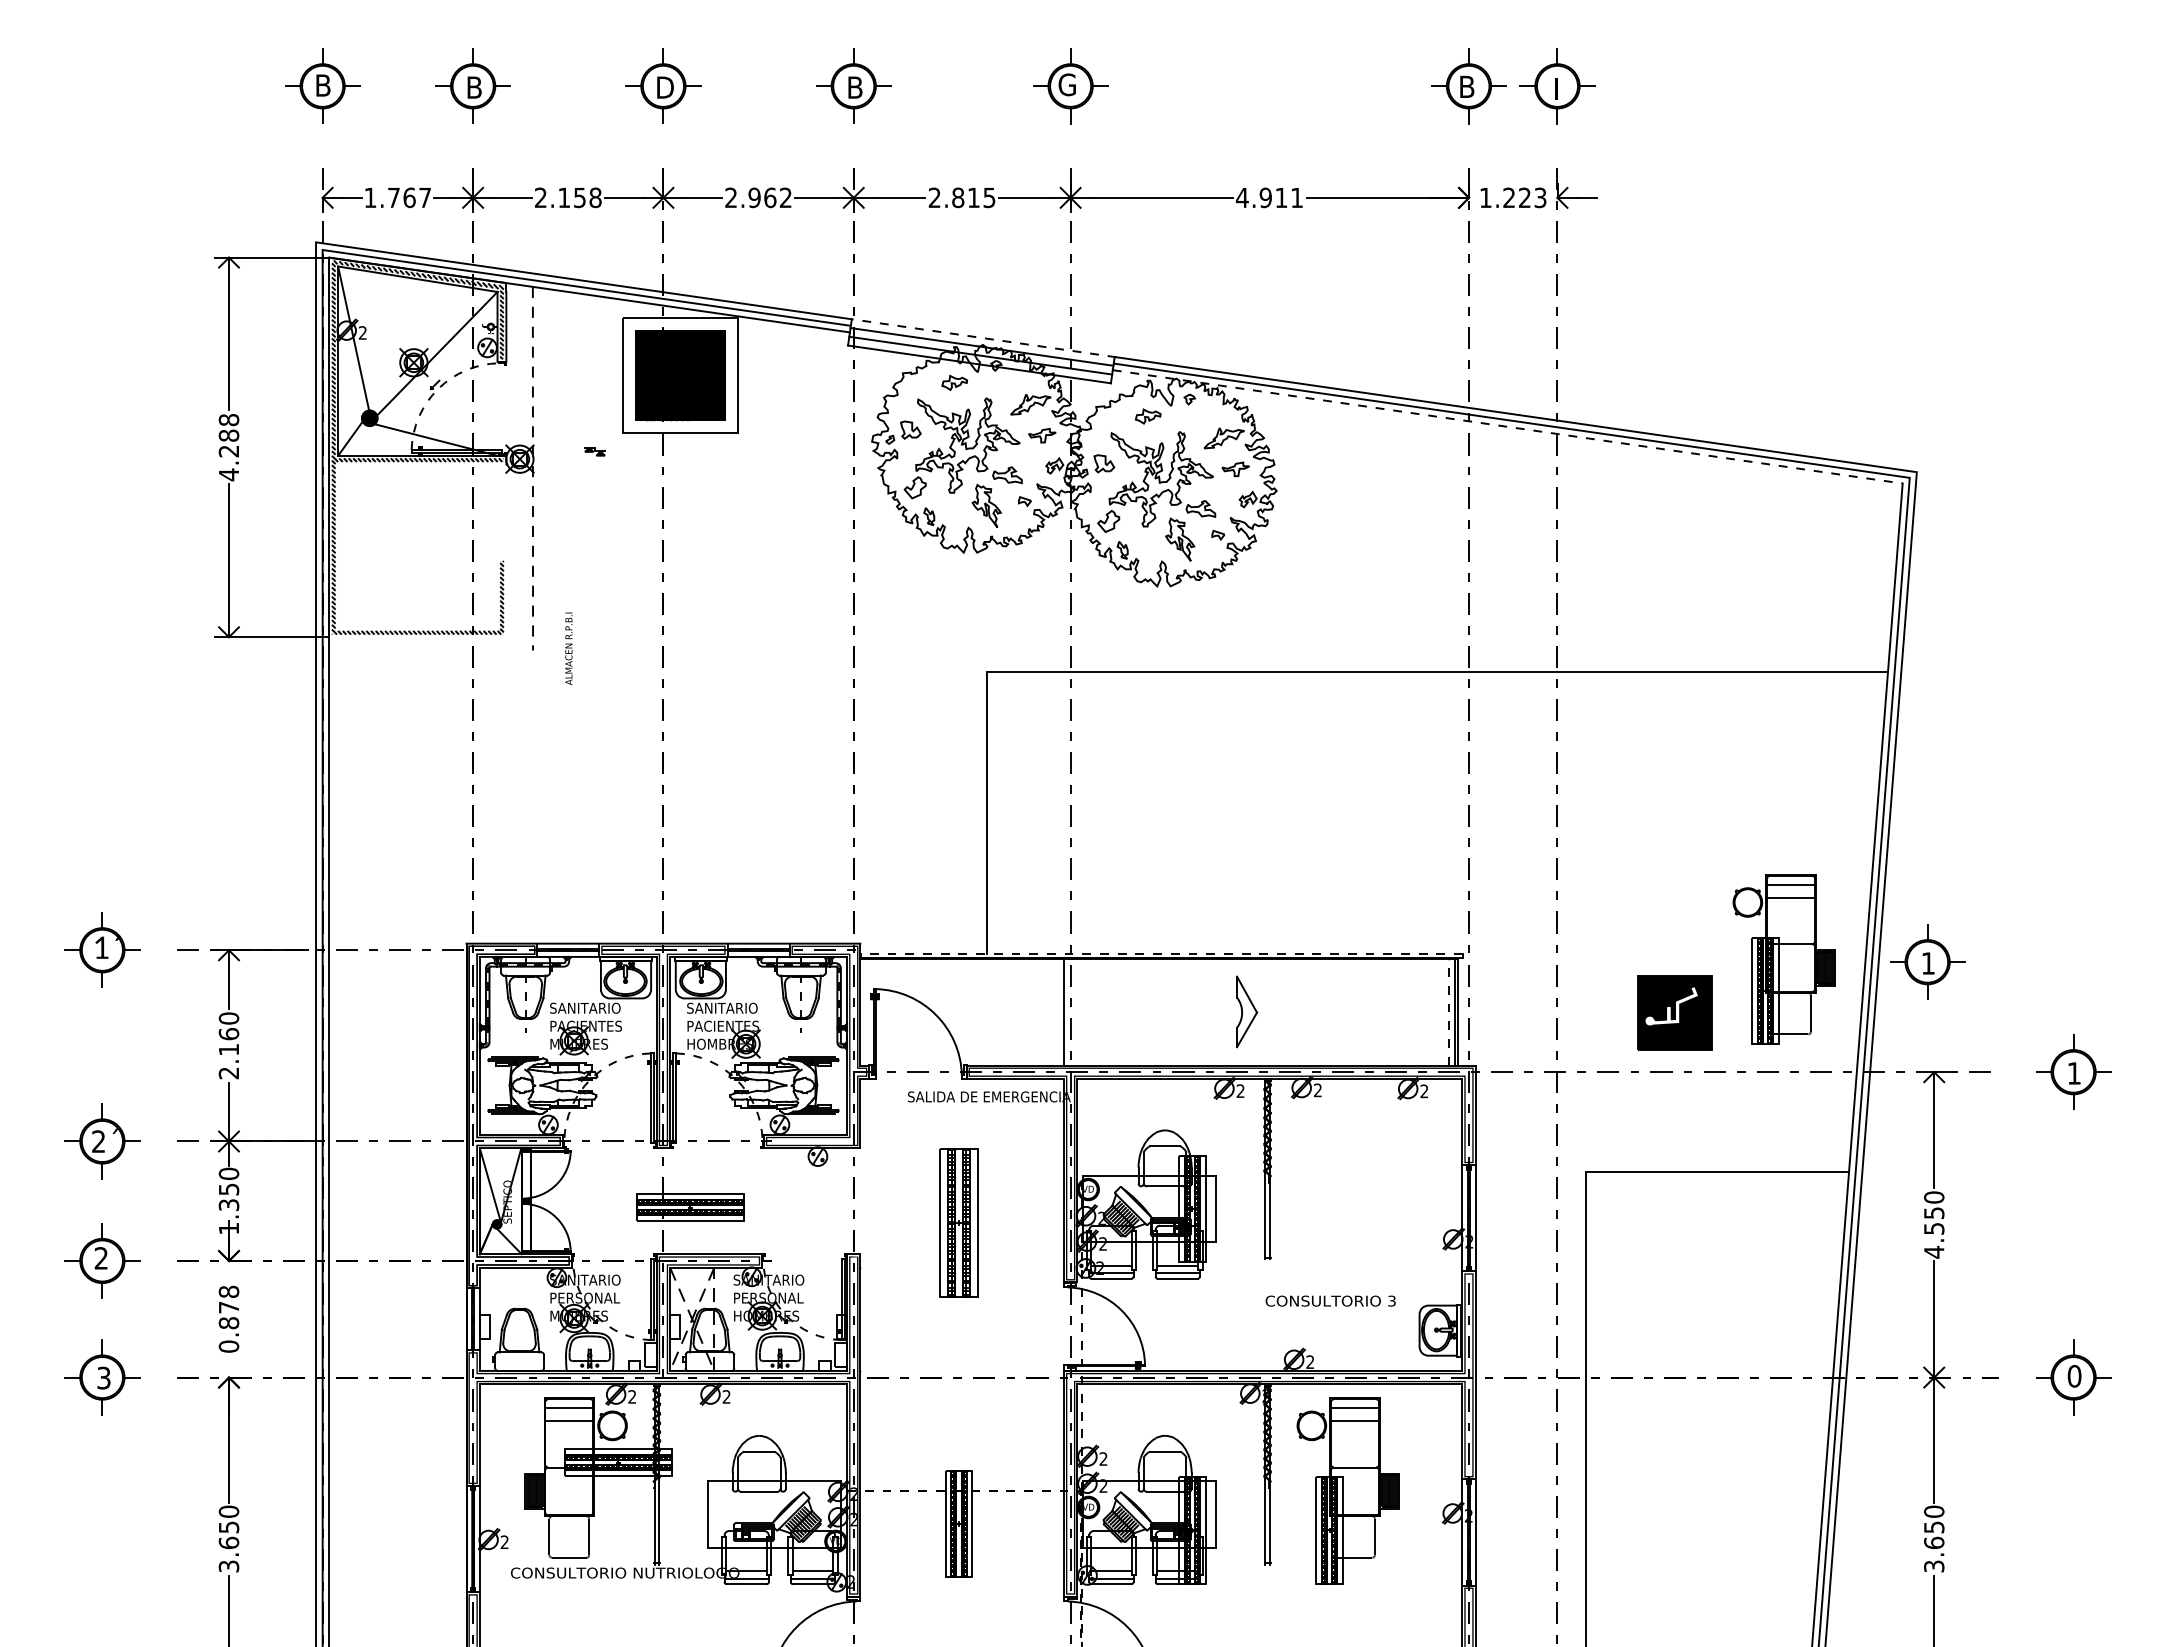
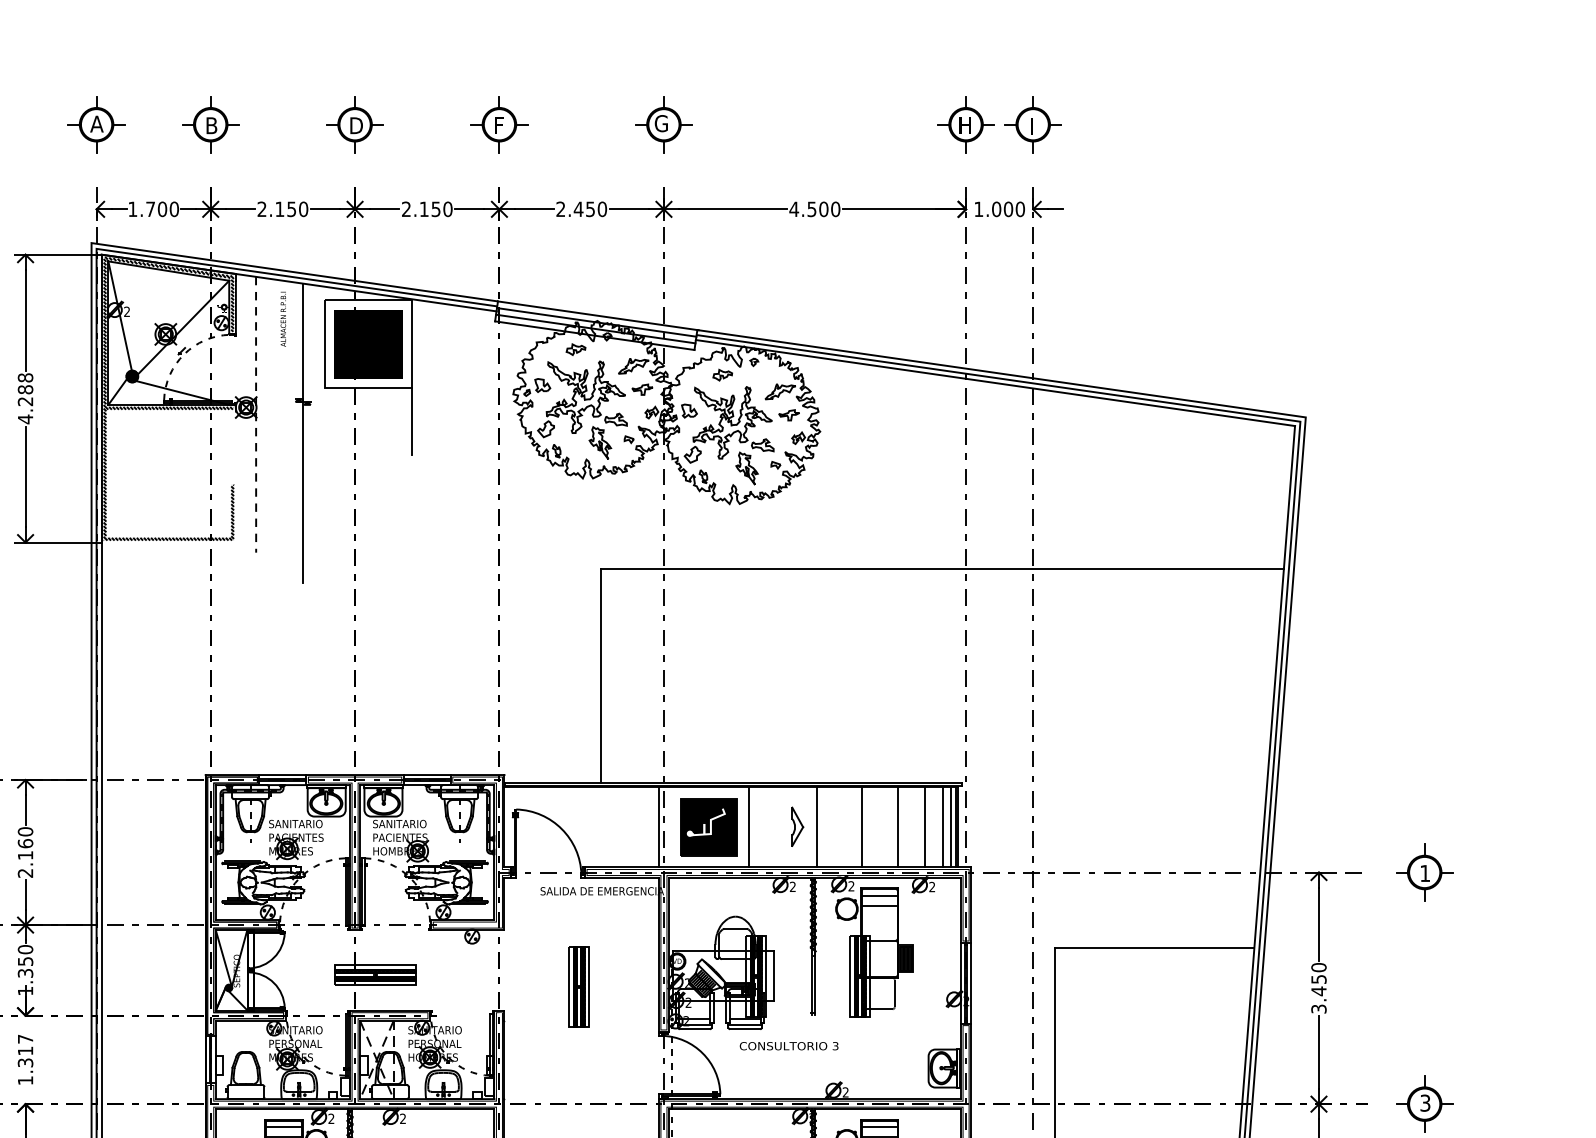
text: (322, 85) -> (96, 124), B -> A
text: (1467, 86) -> (964, 124), B -> H
text: (855, 87) -> (500, 125), B -> F
text: (417, 197) -> (168, 209), 1.767 -> 1.700
text: (595, 197) -> (303, 209), 2.158 -> 2.150
text: (770, 197) -> (436, 209), 2.962 -> 2.150
text: (973, 197) -> (590, 209), 2.815 -> 2.450
text: (1281, 197) -> (823, 209), 4.911 -> 4.500
text: (1524, 197) -> (1008, 209), 1.223 -> 1.000
line: (984, 338) -> (598, 316), dashed -> solid
line: (1507, 426) -> (995, 382), dashed -> solid
line: (738, 477) -> (412, 421), added
line: (594, 492) -> (302, 432), added
text: (568, 648) -> (283, 319), moved
line: (1161, 953) -> (732, 782), dashed -> solid
part: (1783, 959) -> (873, 952), moved
part: (1927, 961) -> (1313, 788), removed
part: (1246, 1011) -> (797, 826), size x0.71
line: (1449, 1011) -> (951, 826), dashed -> solid
line: (1182, 1012) -> (748, 827), added
line: (1272, 1012) -> (817, 827), added
line: (1331, 1012) -> (861, 827), added
line: (1379, 1012) -> (898, 827), added
line: (1415, 1012) -> (925, 827), added
line: (1437, 1012) -> (942, 827), added
part: (1674, 1012) -> (708, 827), moved
part: (958, 1222) -> (578, 986), size x0.71
text: (1934, 1240) -> (1319, 1000), 4.550 -> 3.450
text: (1330, 1300) -> (788, 1045), moved
text: (228, 1318) -> (25, 1059), 0.878 -> 1.317
text: (2074, 1375) -> (1425, 1102), 0 -> 3

